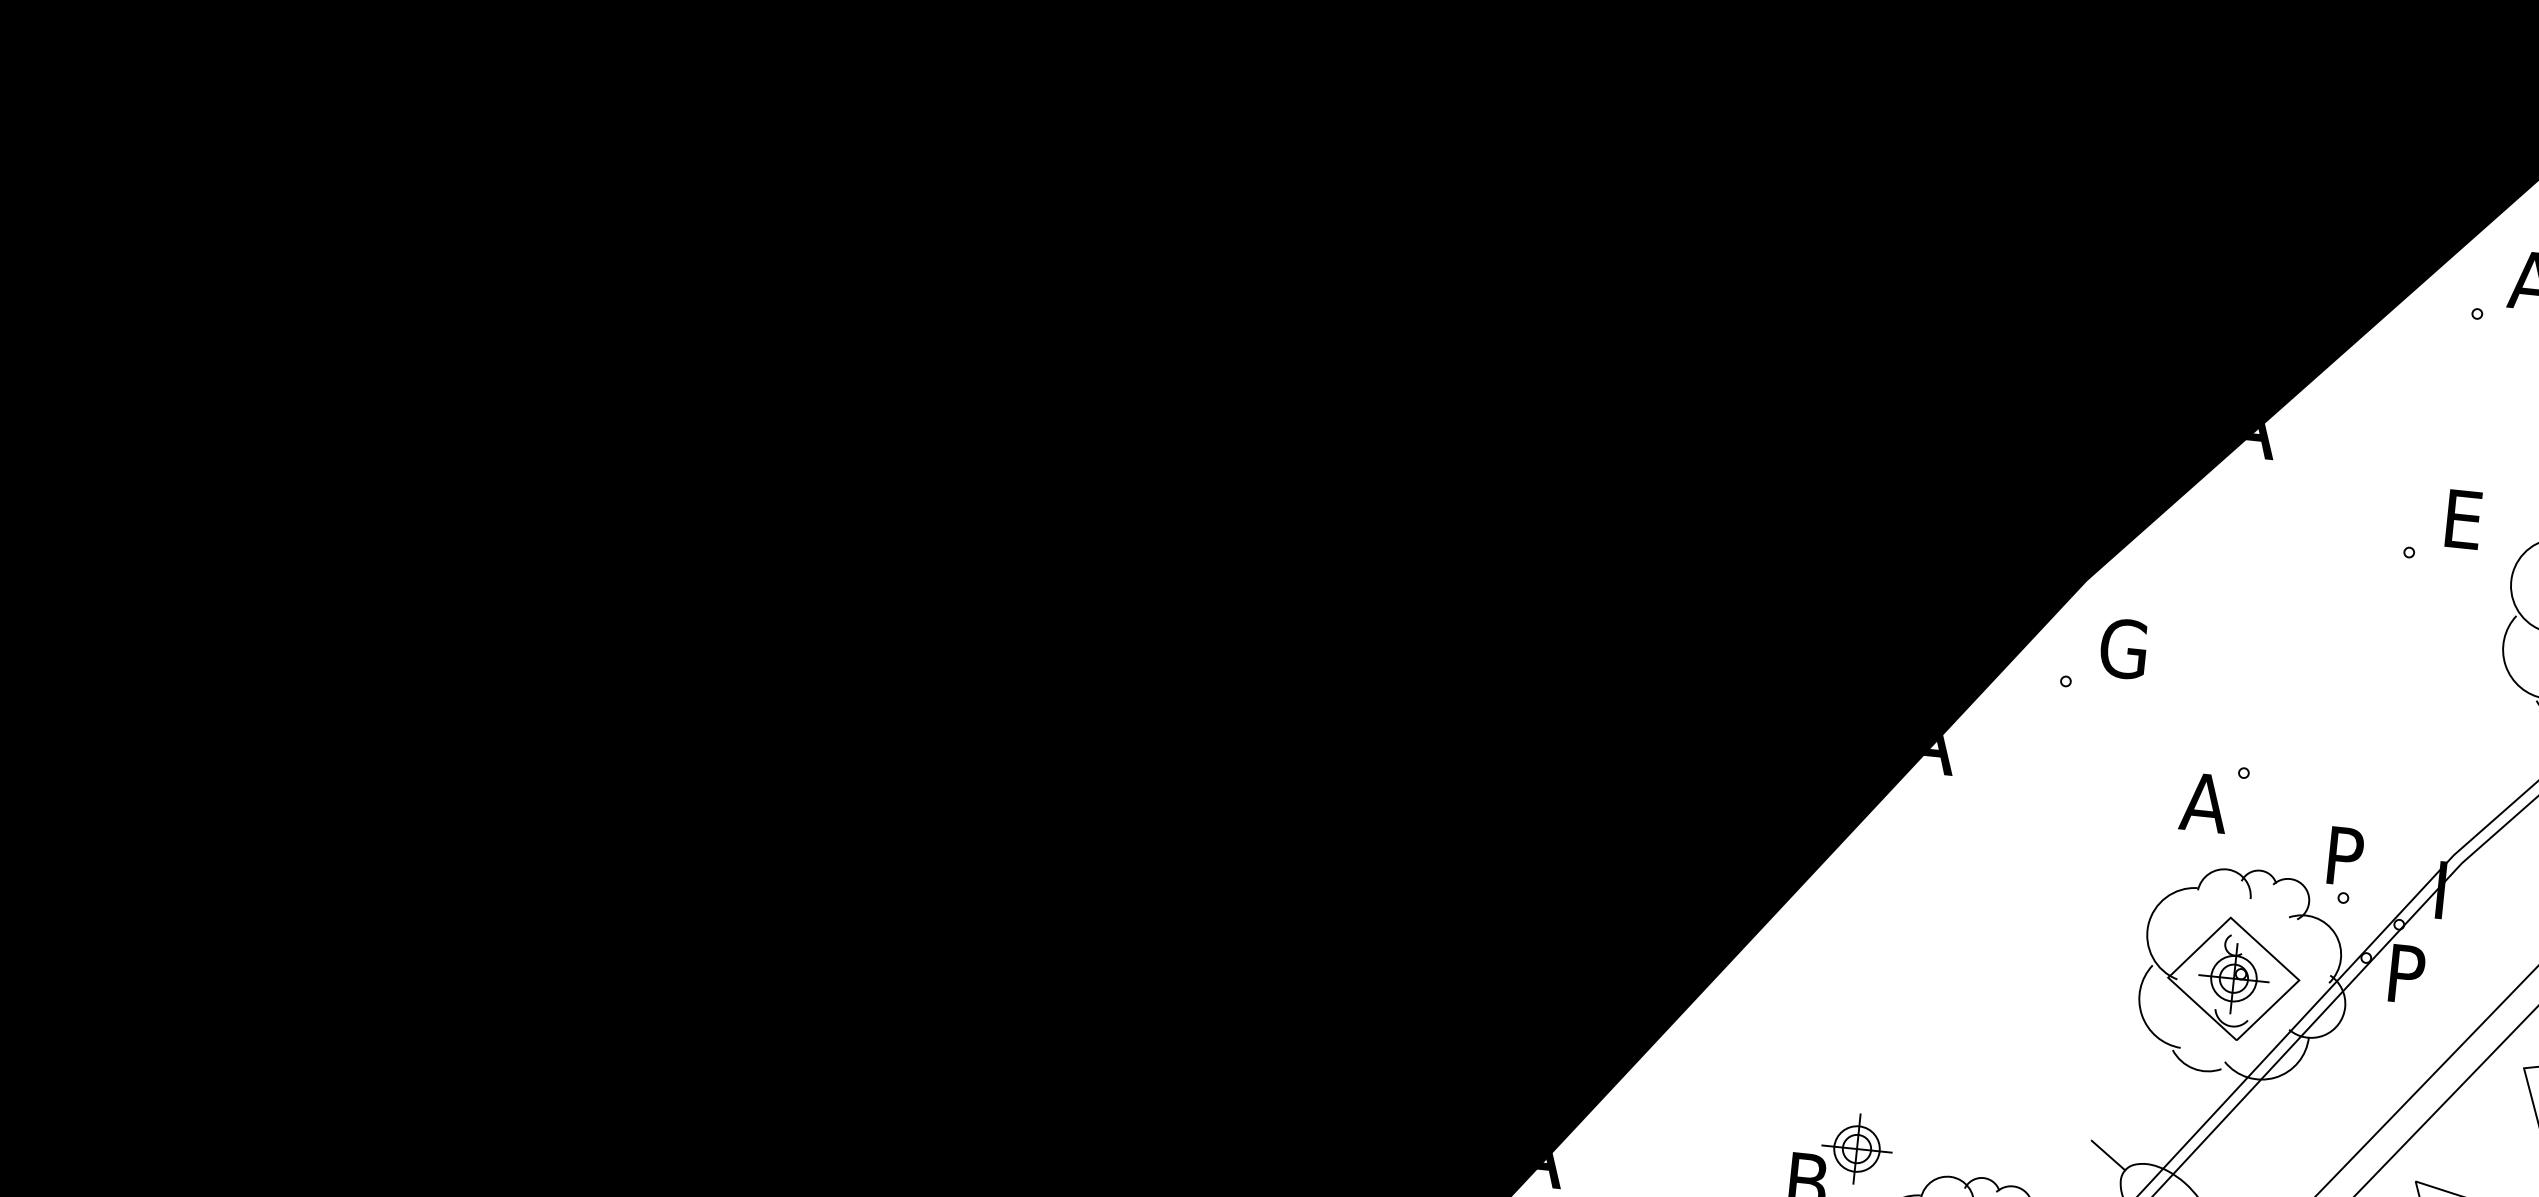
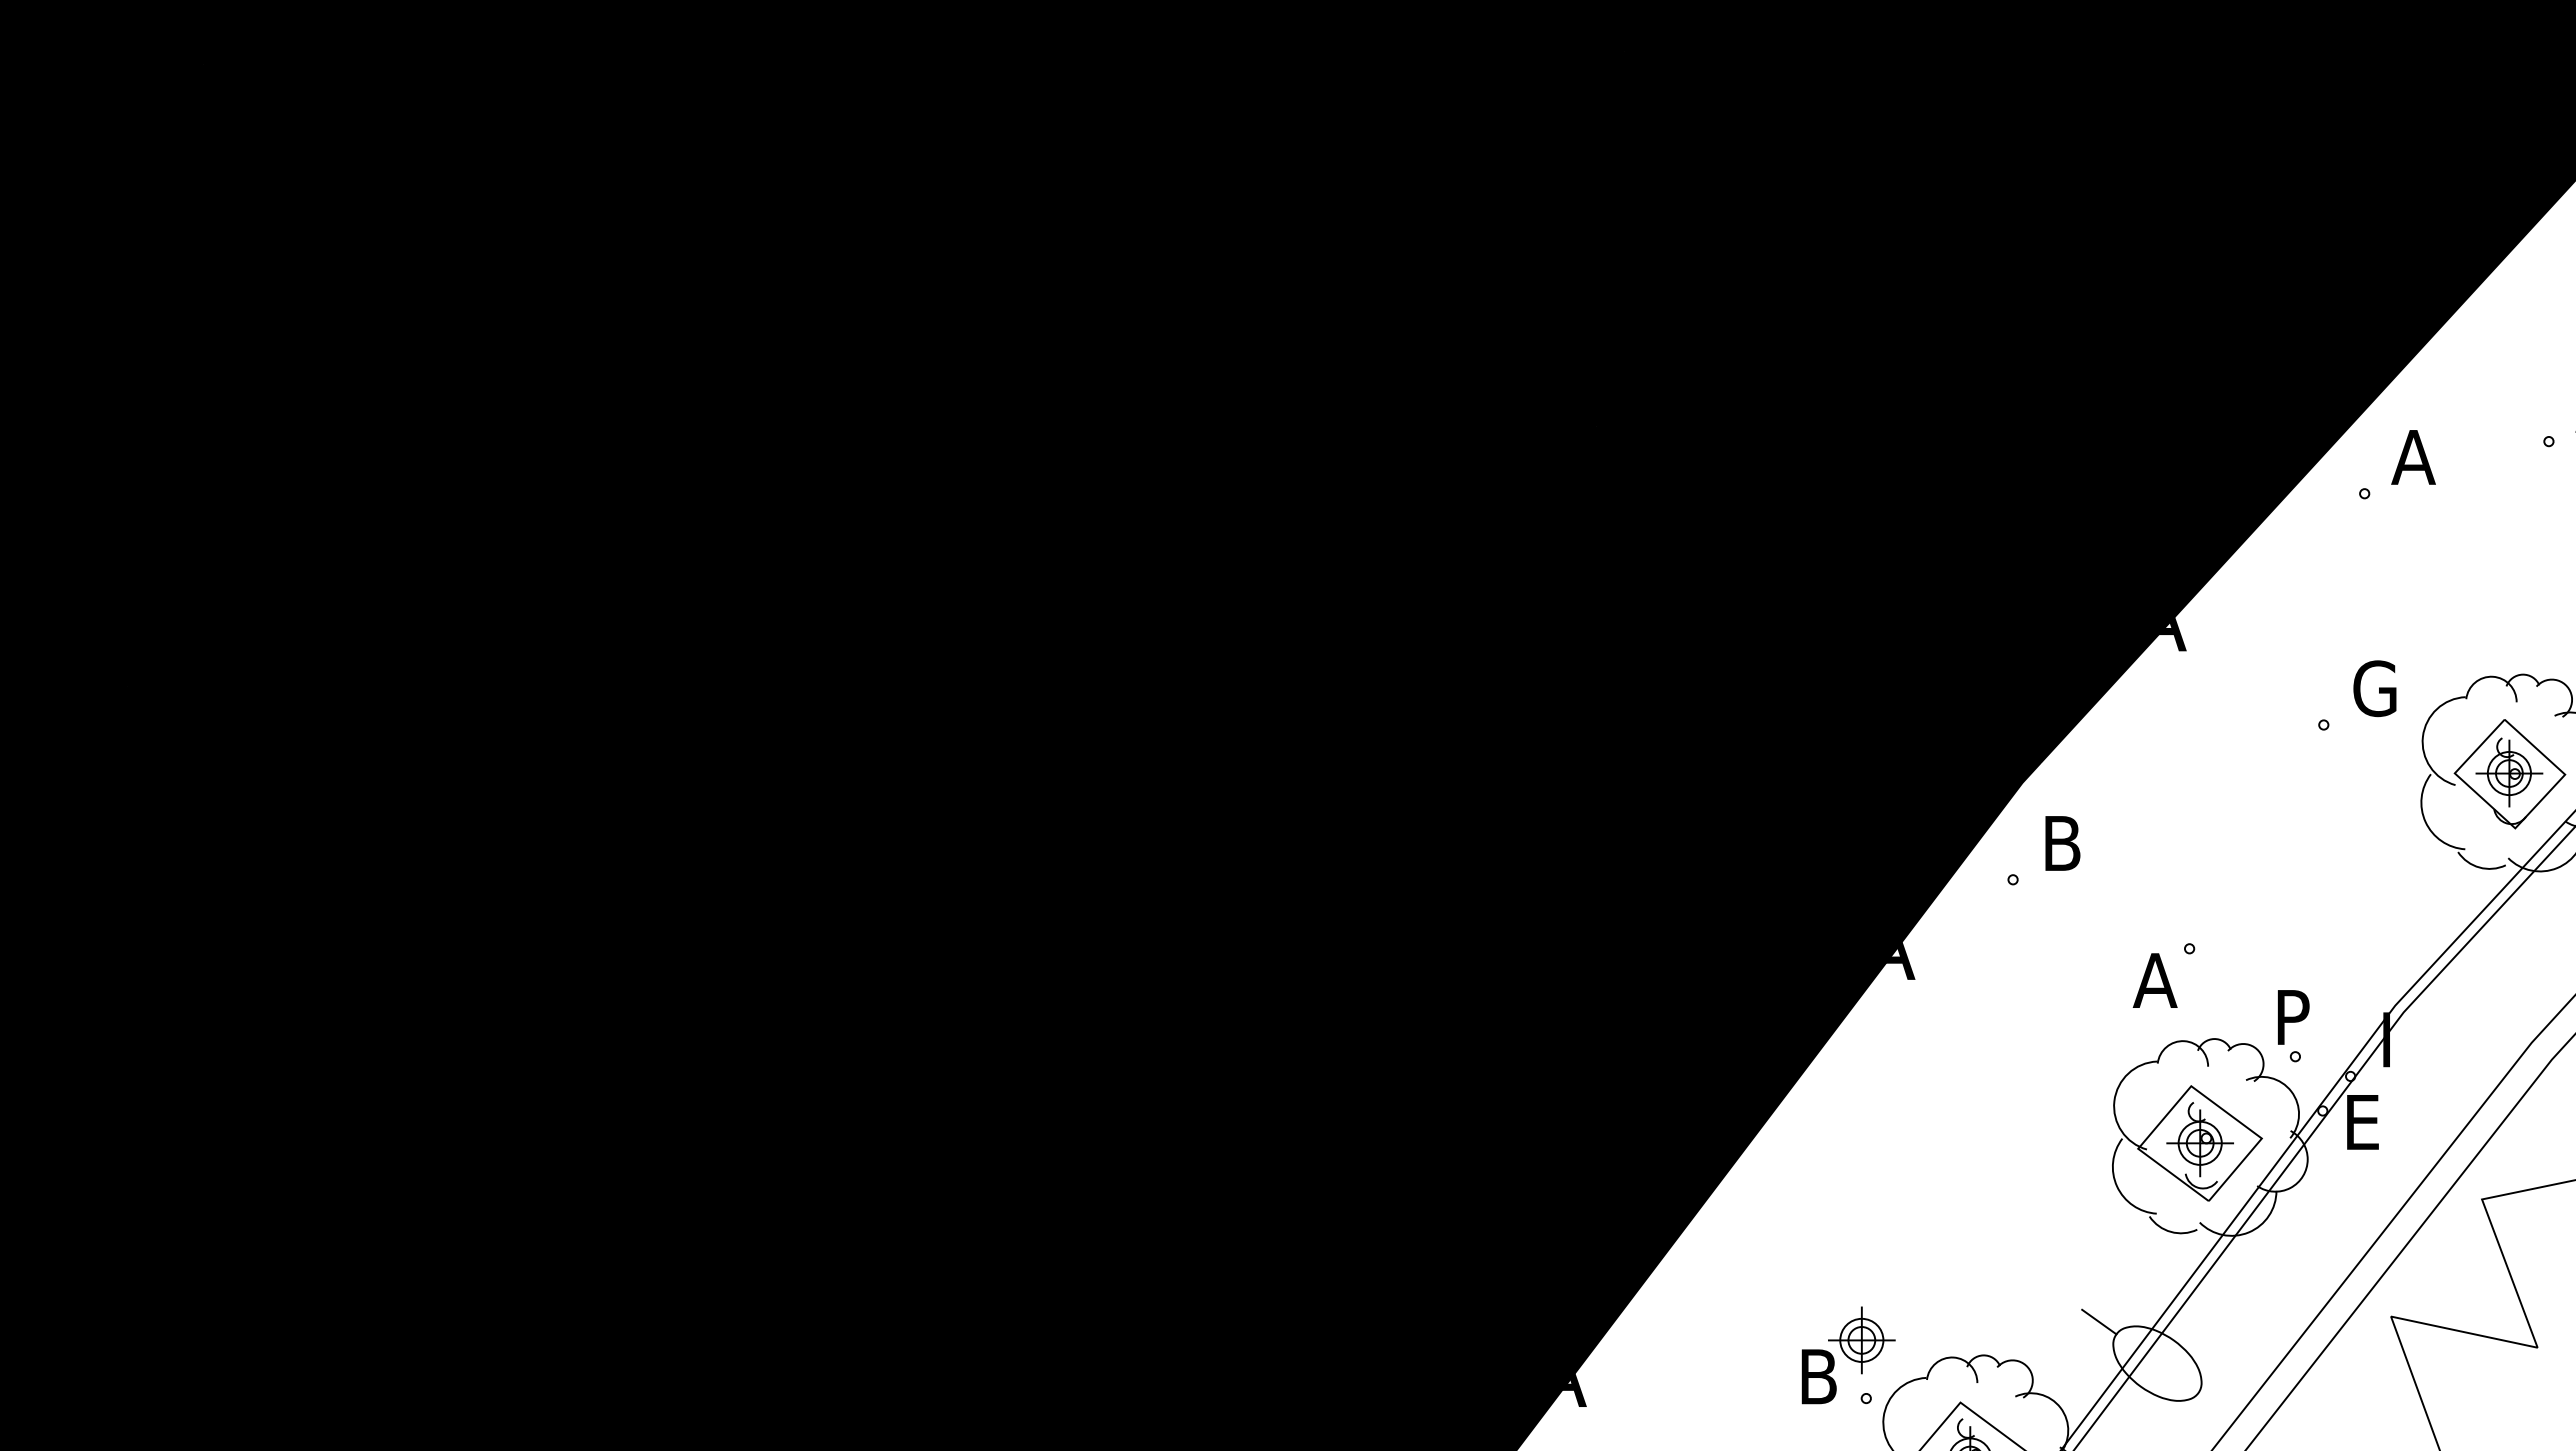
text: (2466, 519) -> (2374, 688), E -> G
text: (2122, 648) -> (2063, 843), G -> B
text: (2409, 974) -> (2365, 1122), P -> E

